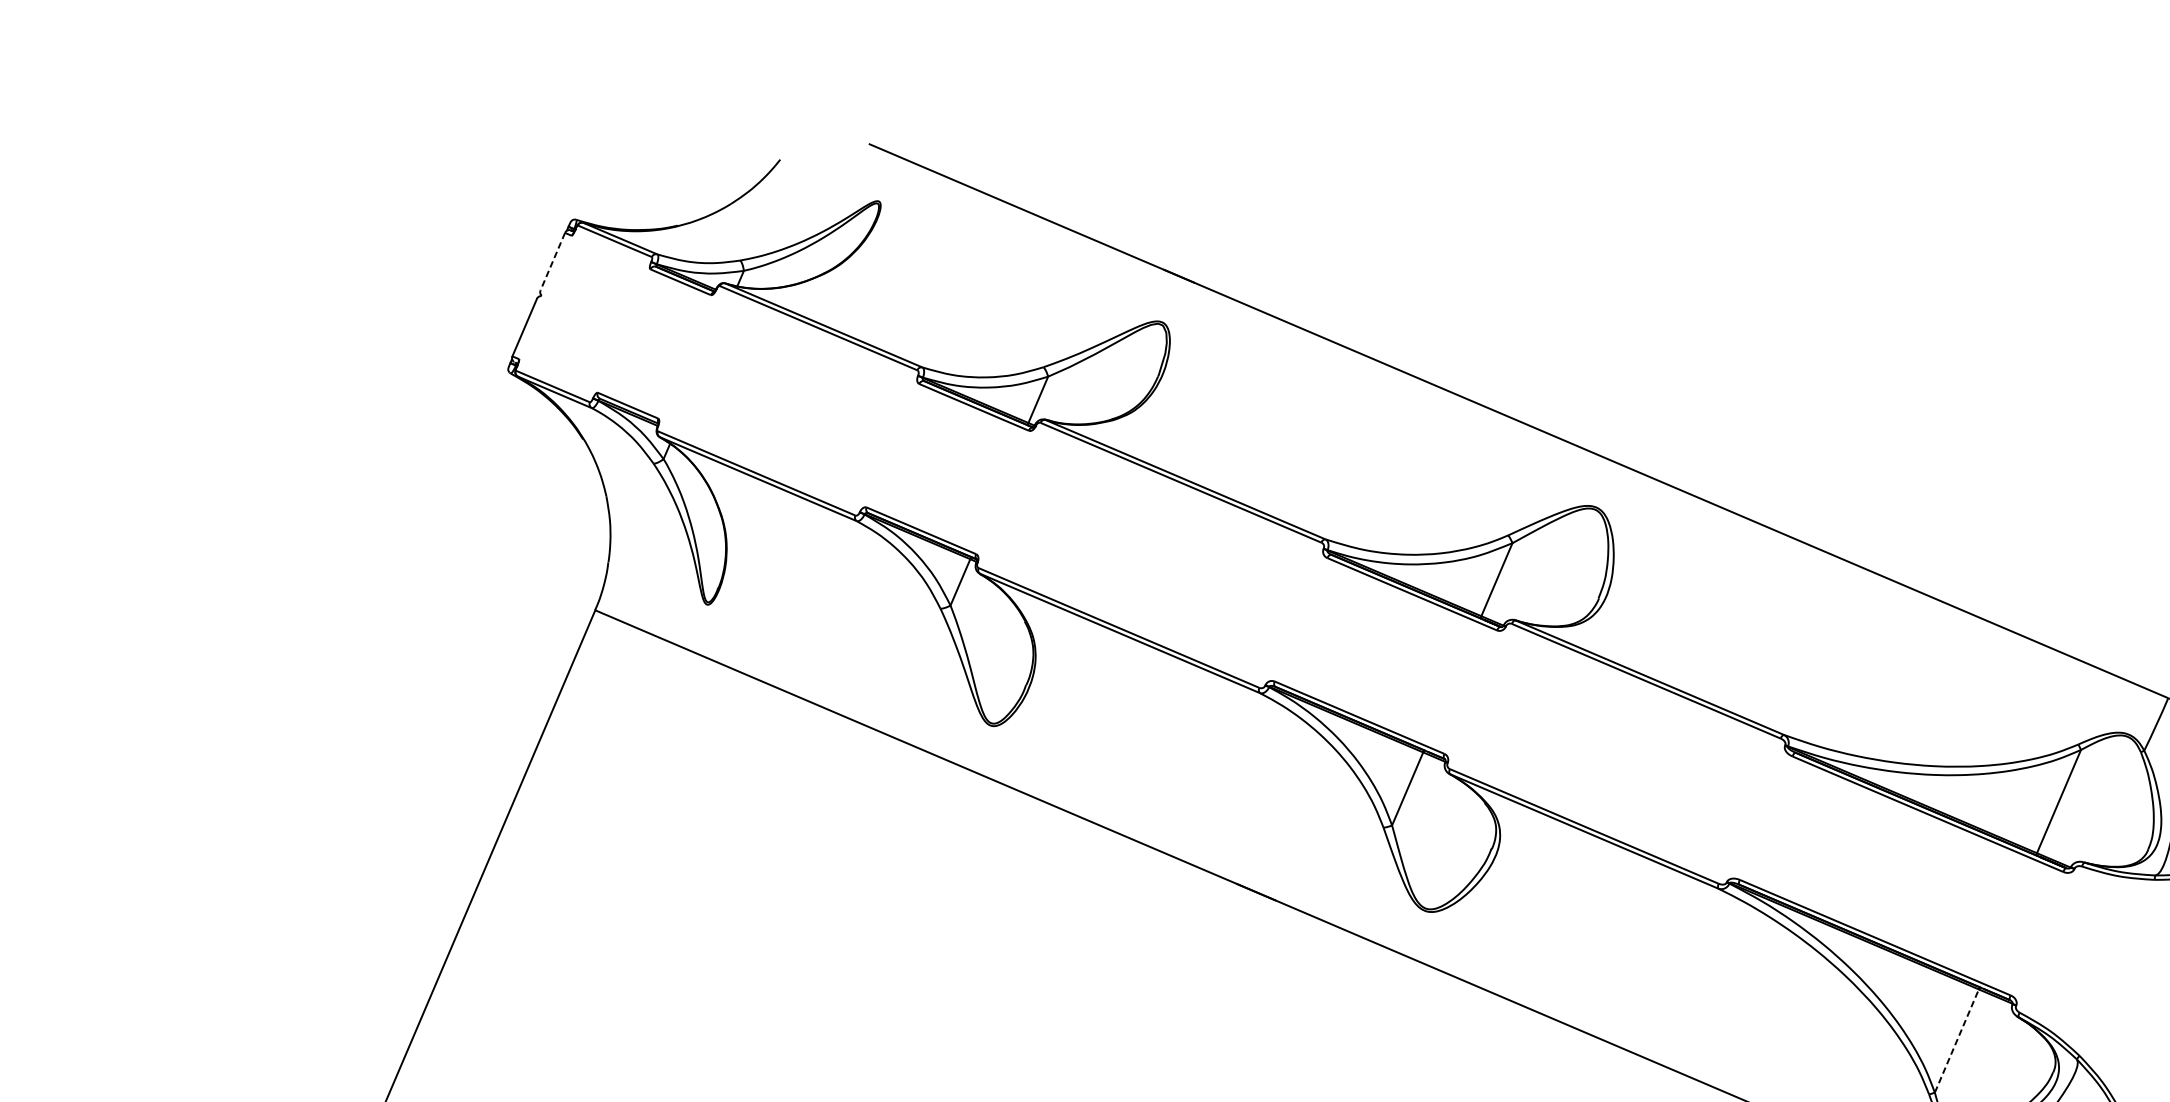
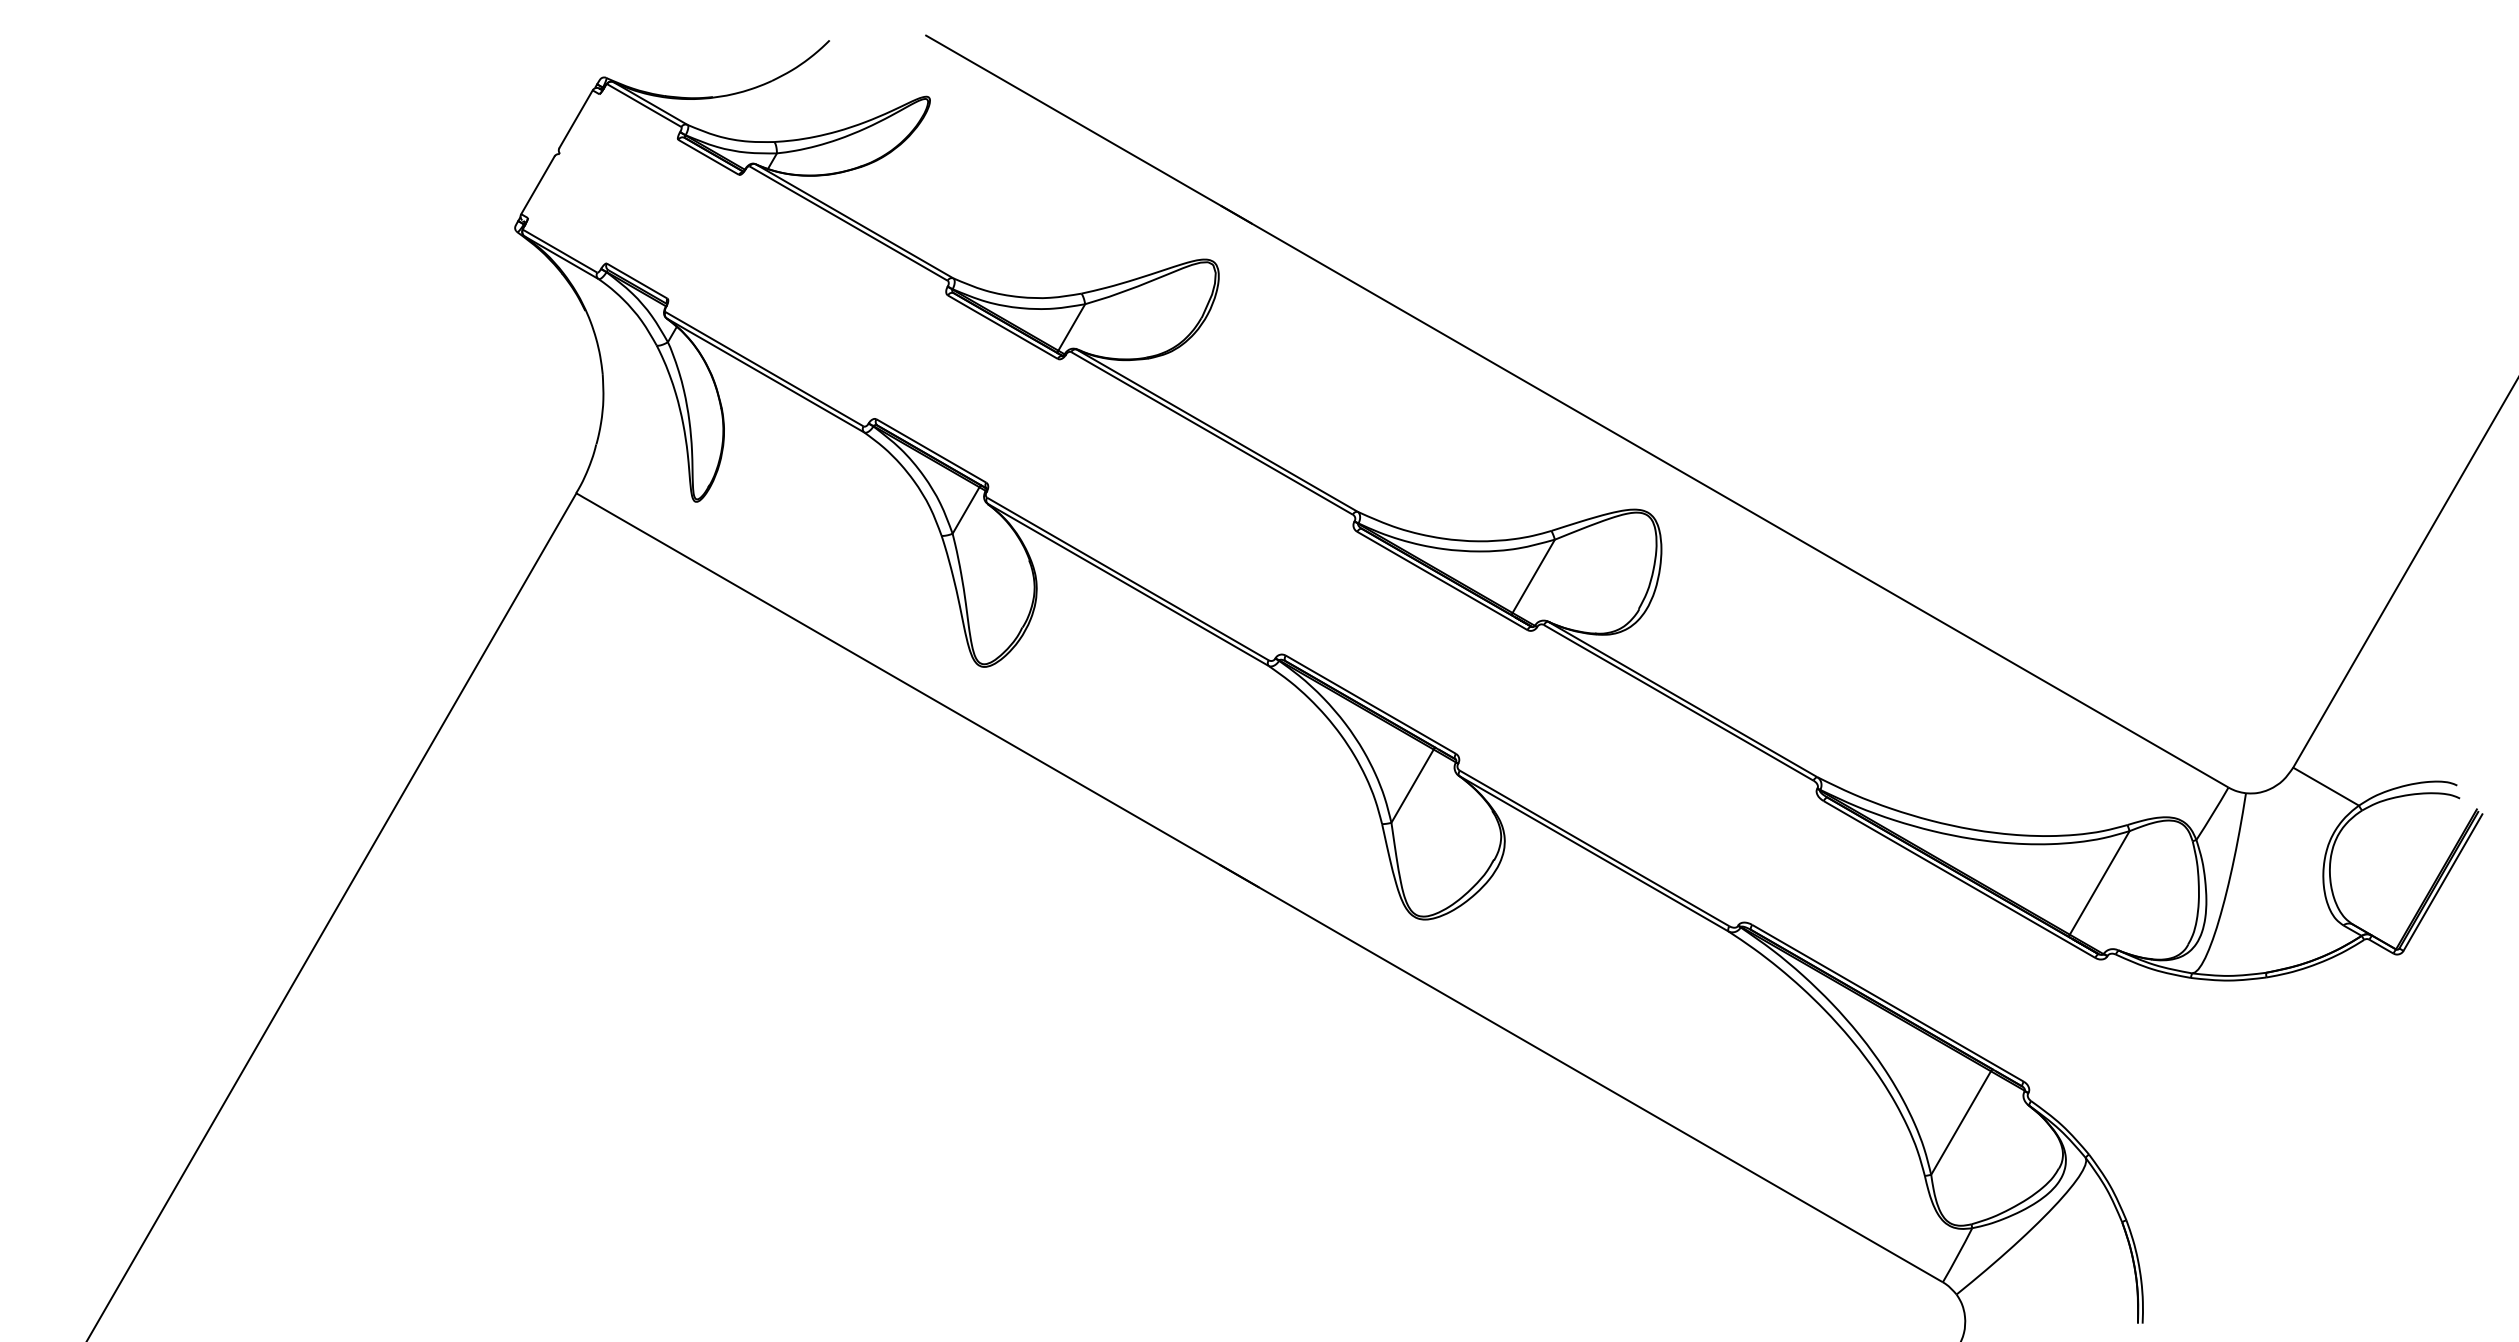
line: (552, 262) -> (575, 119), dashed -> solid
line: (1957, 1041) -> (1961, 1123), dashed -> solid

